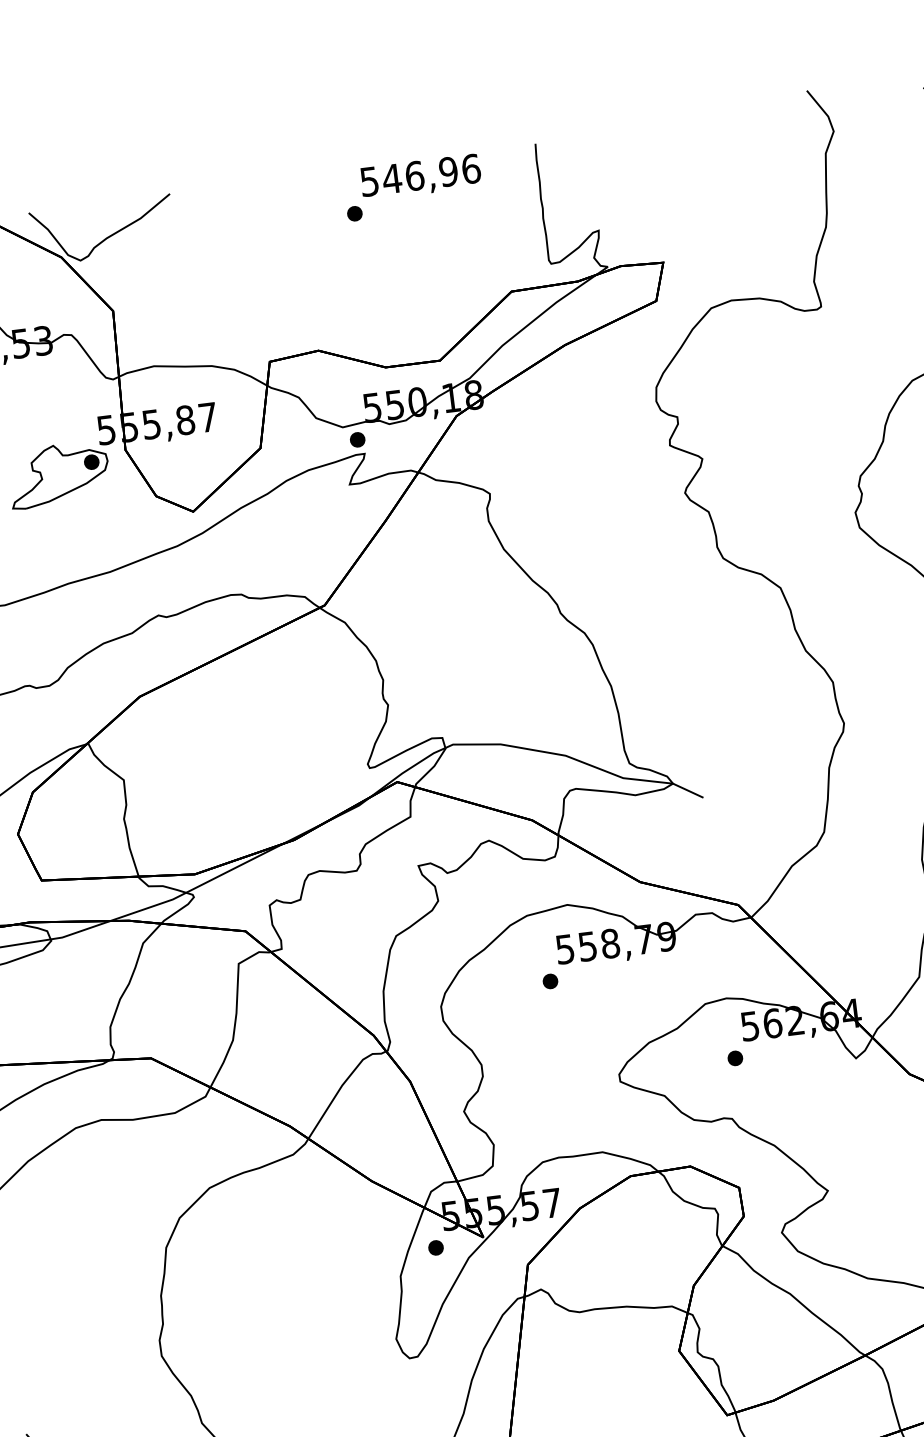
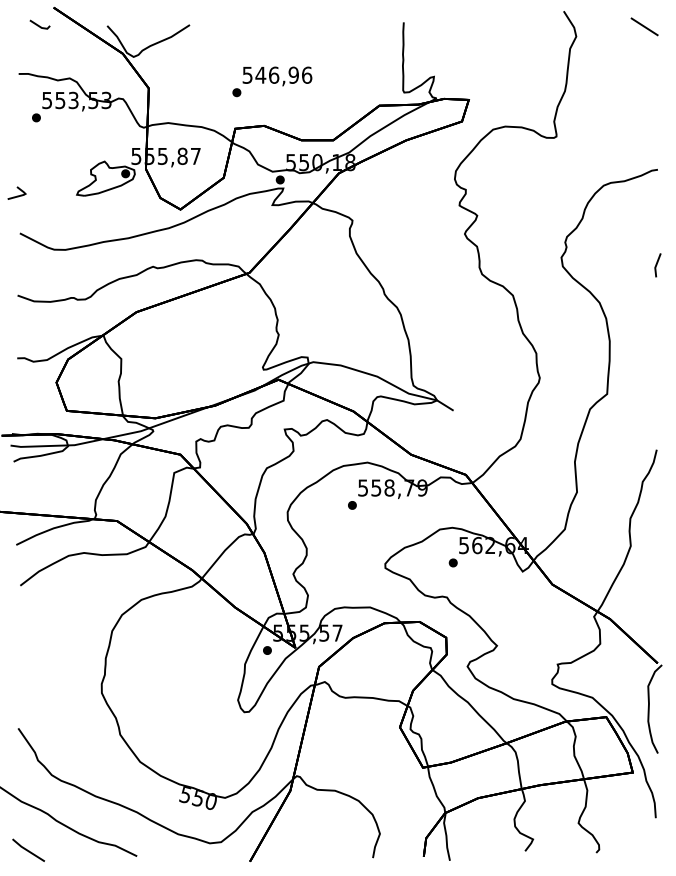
text: (413, 187) -> (272, 81), moved

